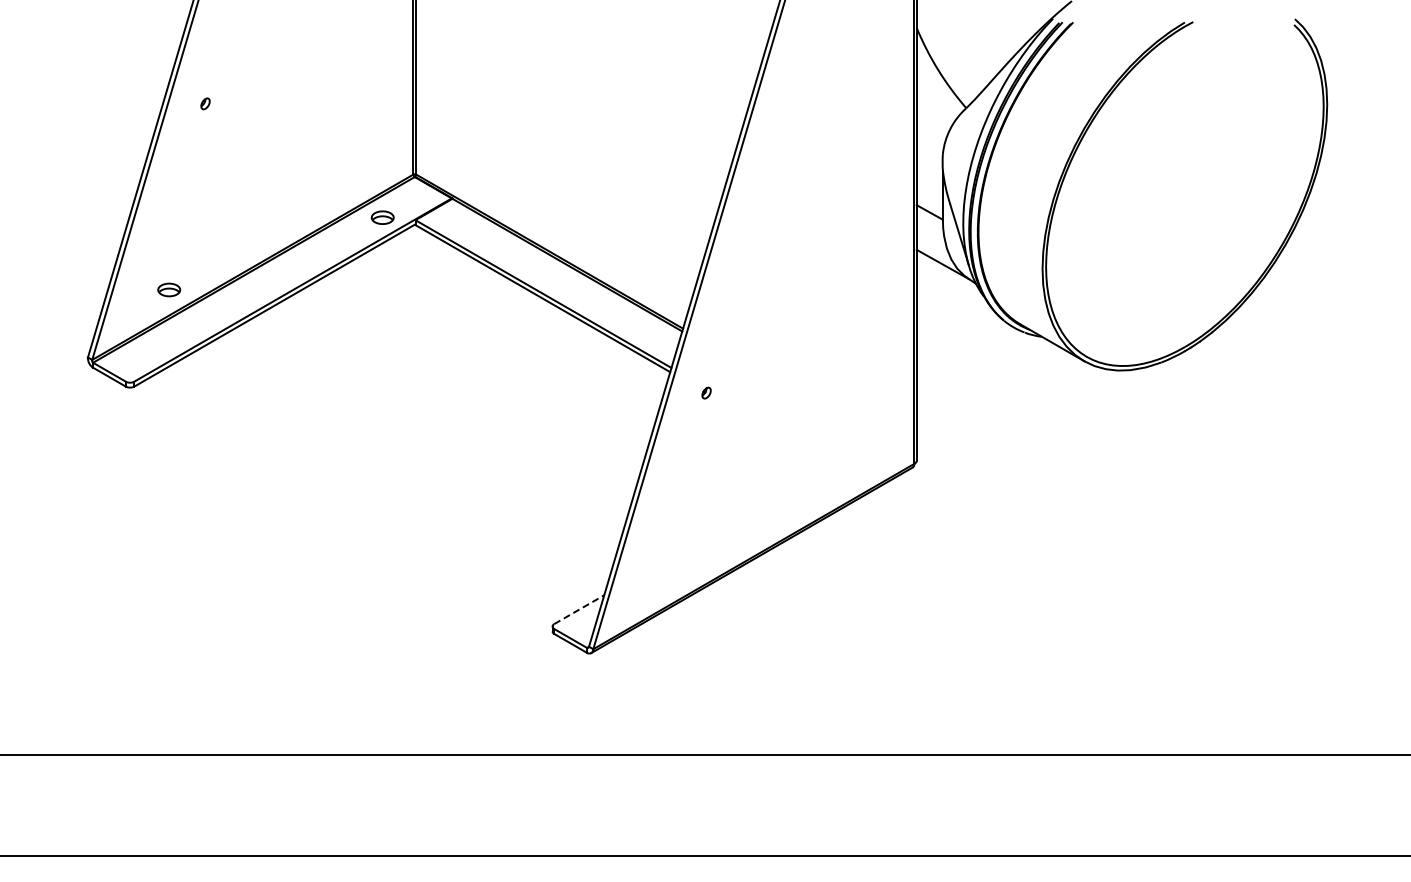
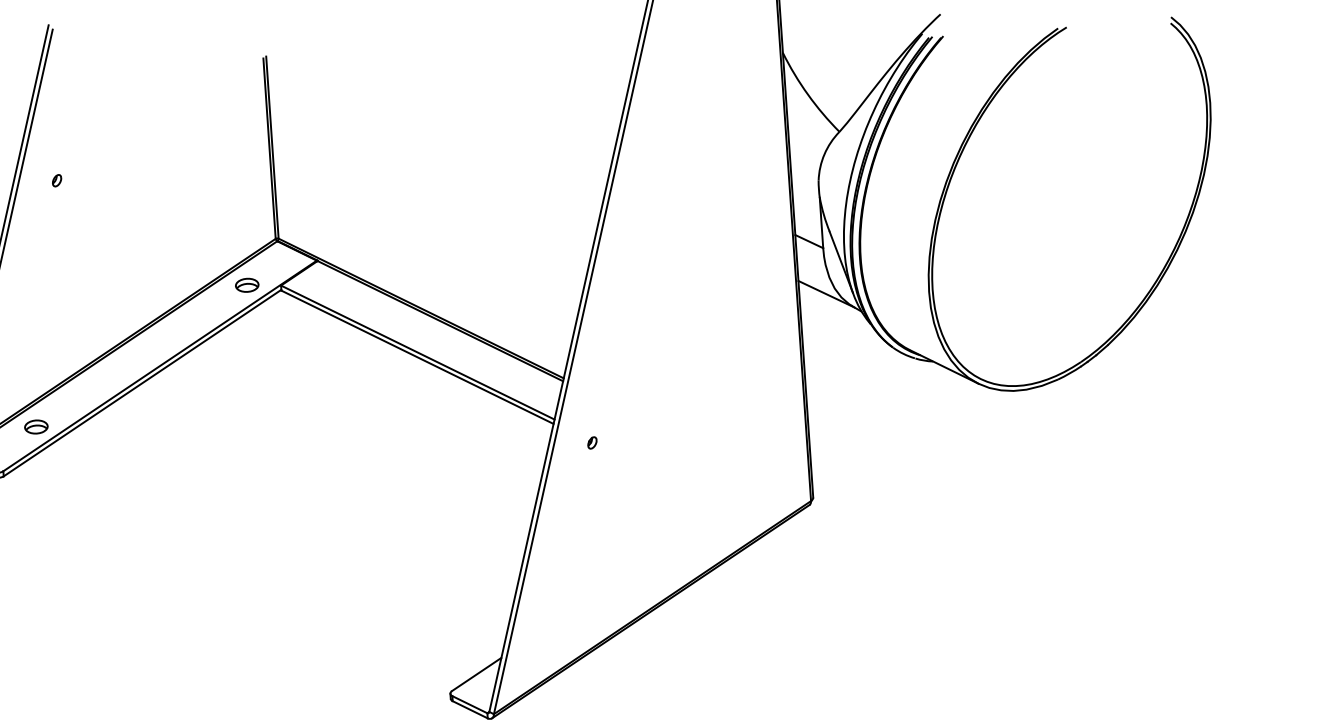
part: (169, 289) -> (36, 426), moved
line: (579, 609) -> (476, 674), dashed -> solid

